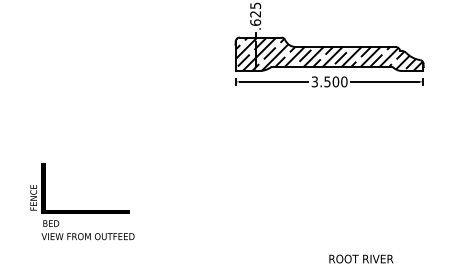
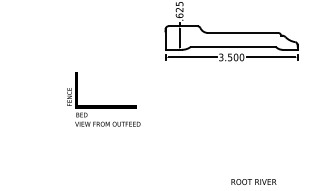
hatch: (329, 53) -> (231, 37), removed
text: (81, 201) -> (103, 99), moved

